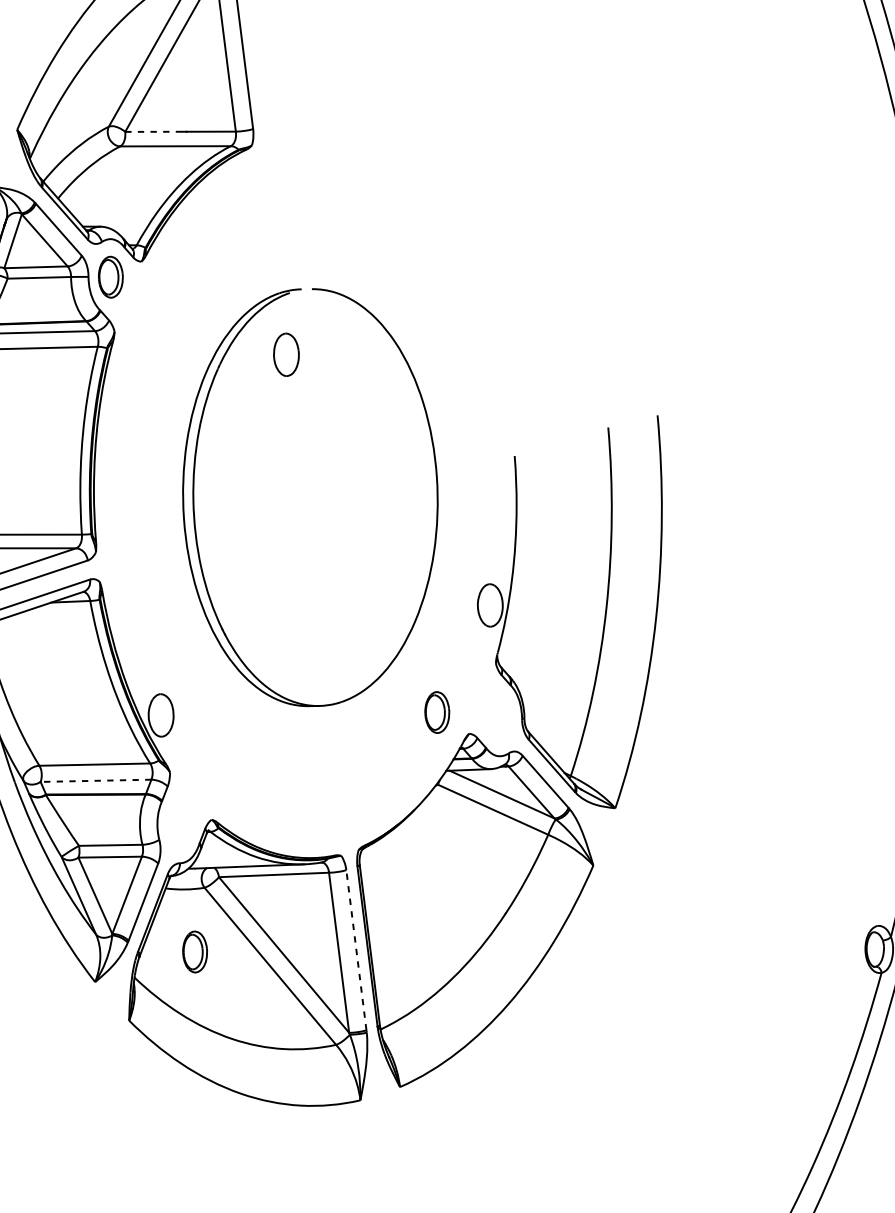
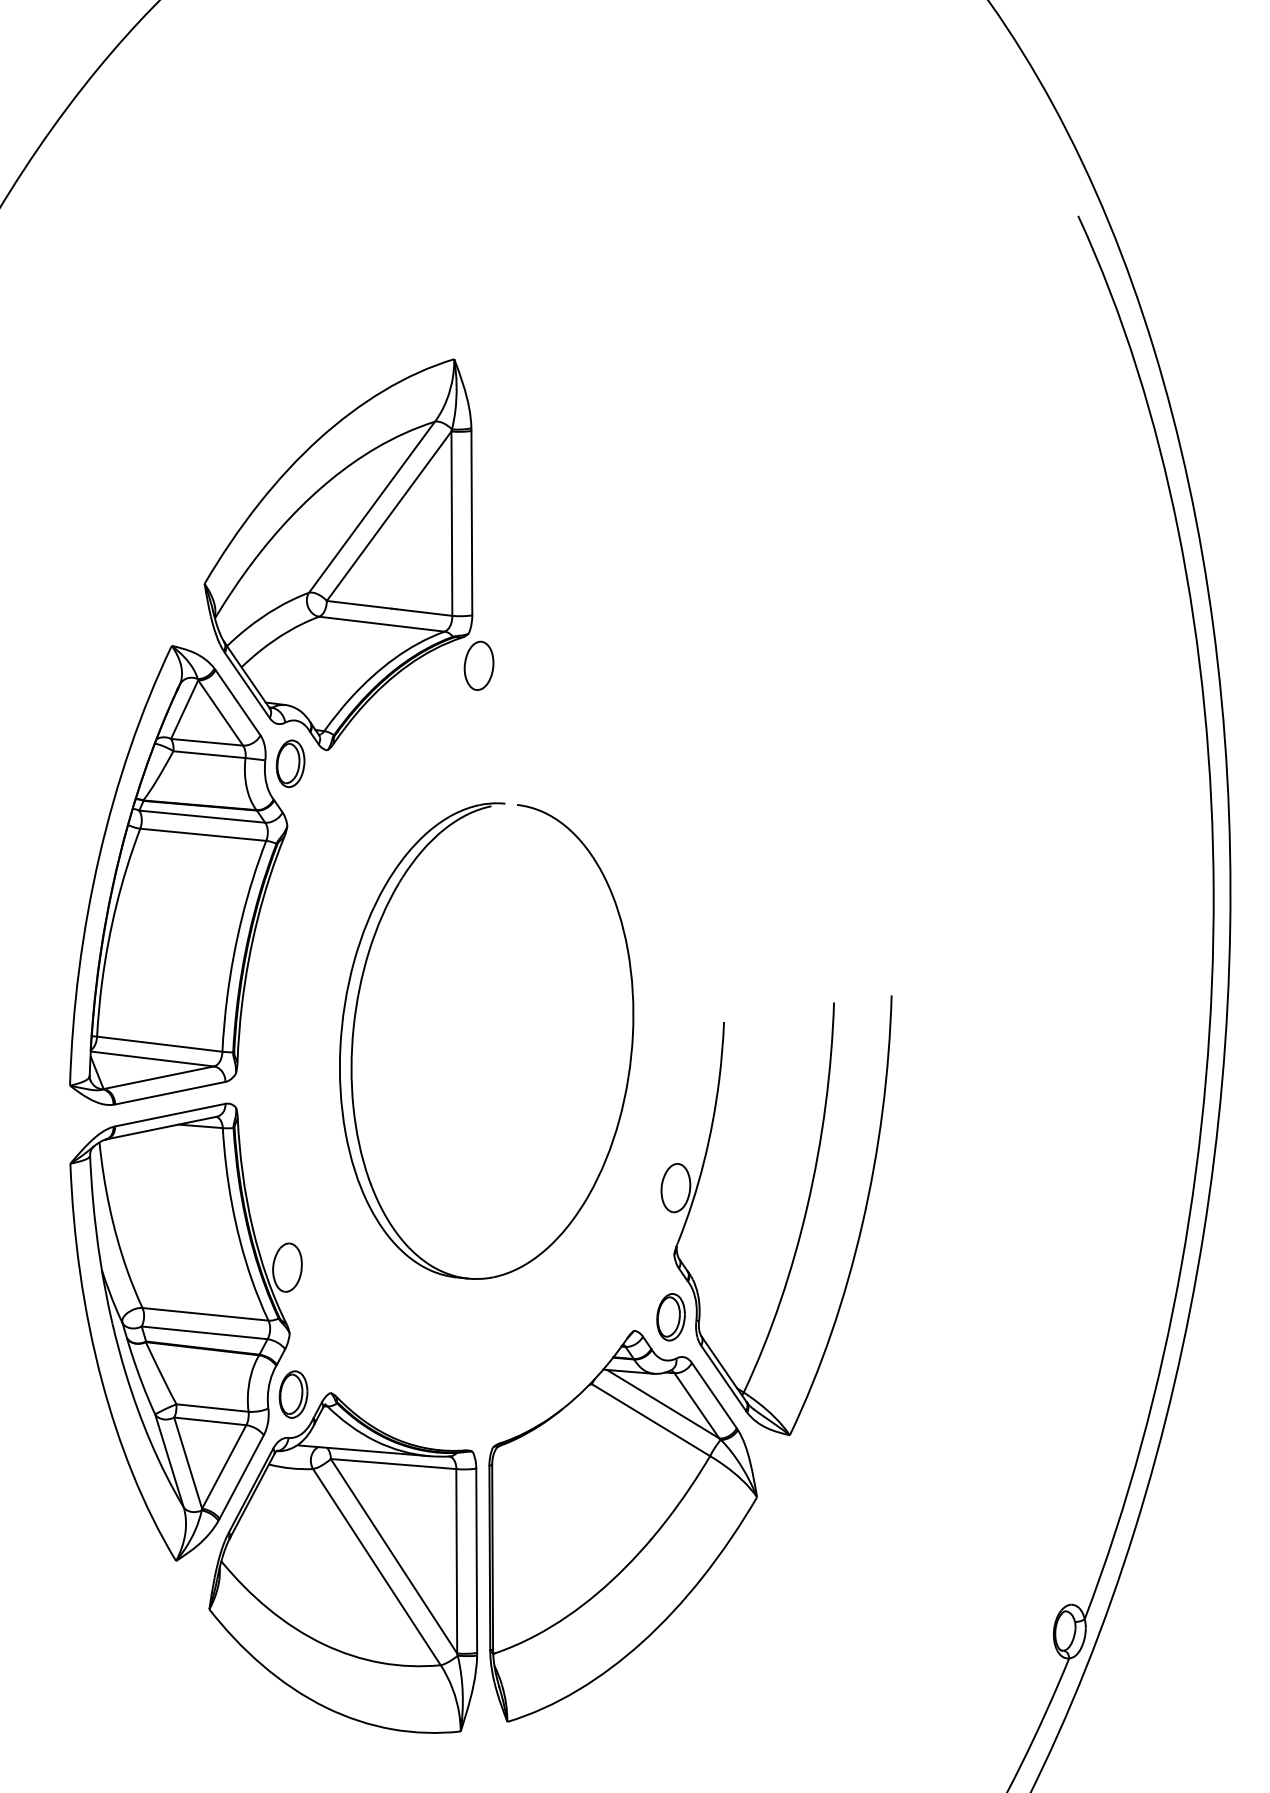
line: (153, 131) -> (359, 604), dashed -> solid
part: (285, 354) -> (478, 665), moved
part: (436, 712) -> (670, 1317), moved
line: (95, 780) -> (204, 1332), dashed -> solid
line: (356, 950) -> (476, 1560), dashed -> solid
part: (195, 951) -> (293, 1394), moved

